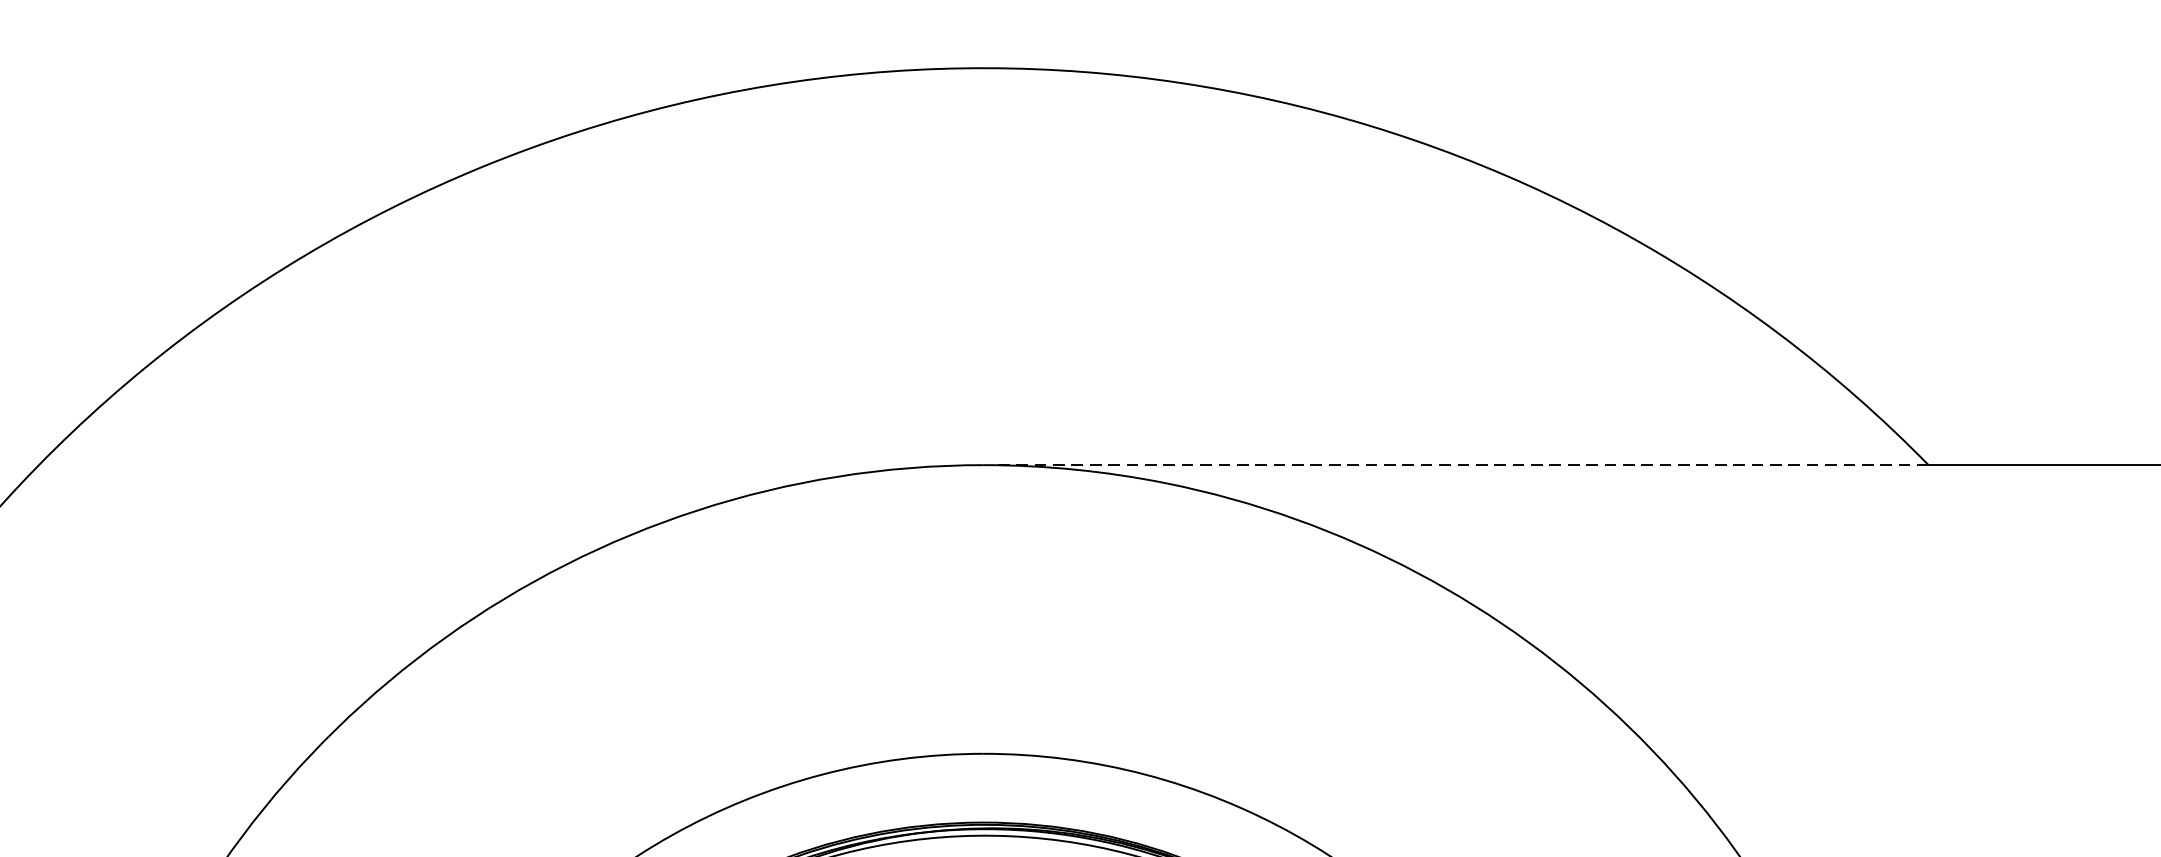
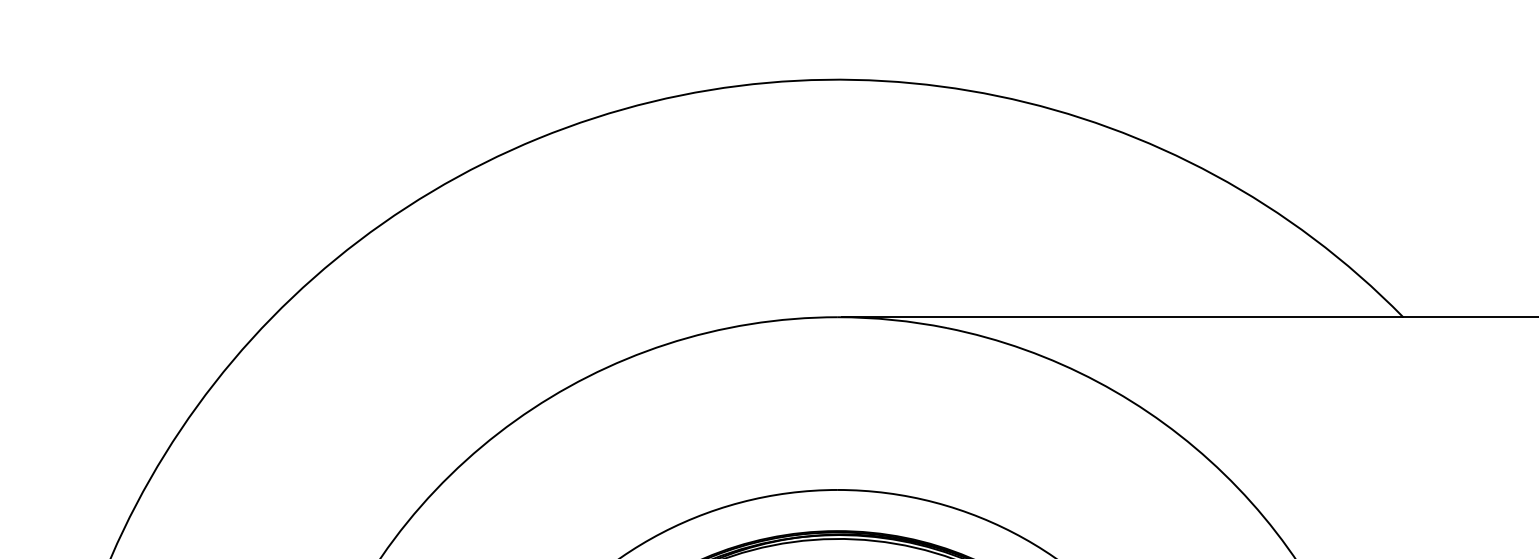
line: (1459, 465) -> (1122, 317), dashed -> solid

